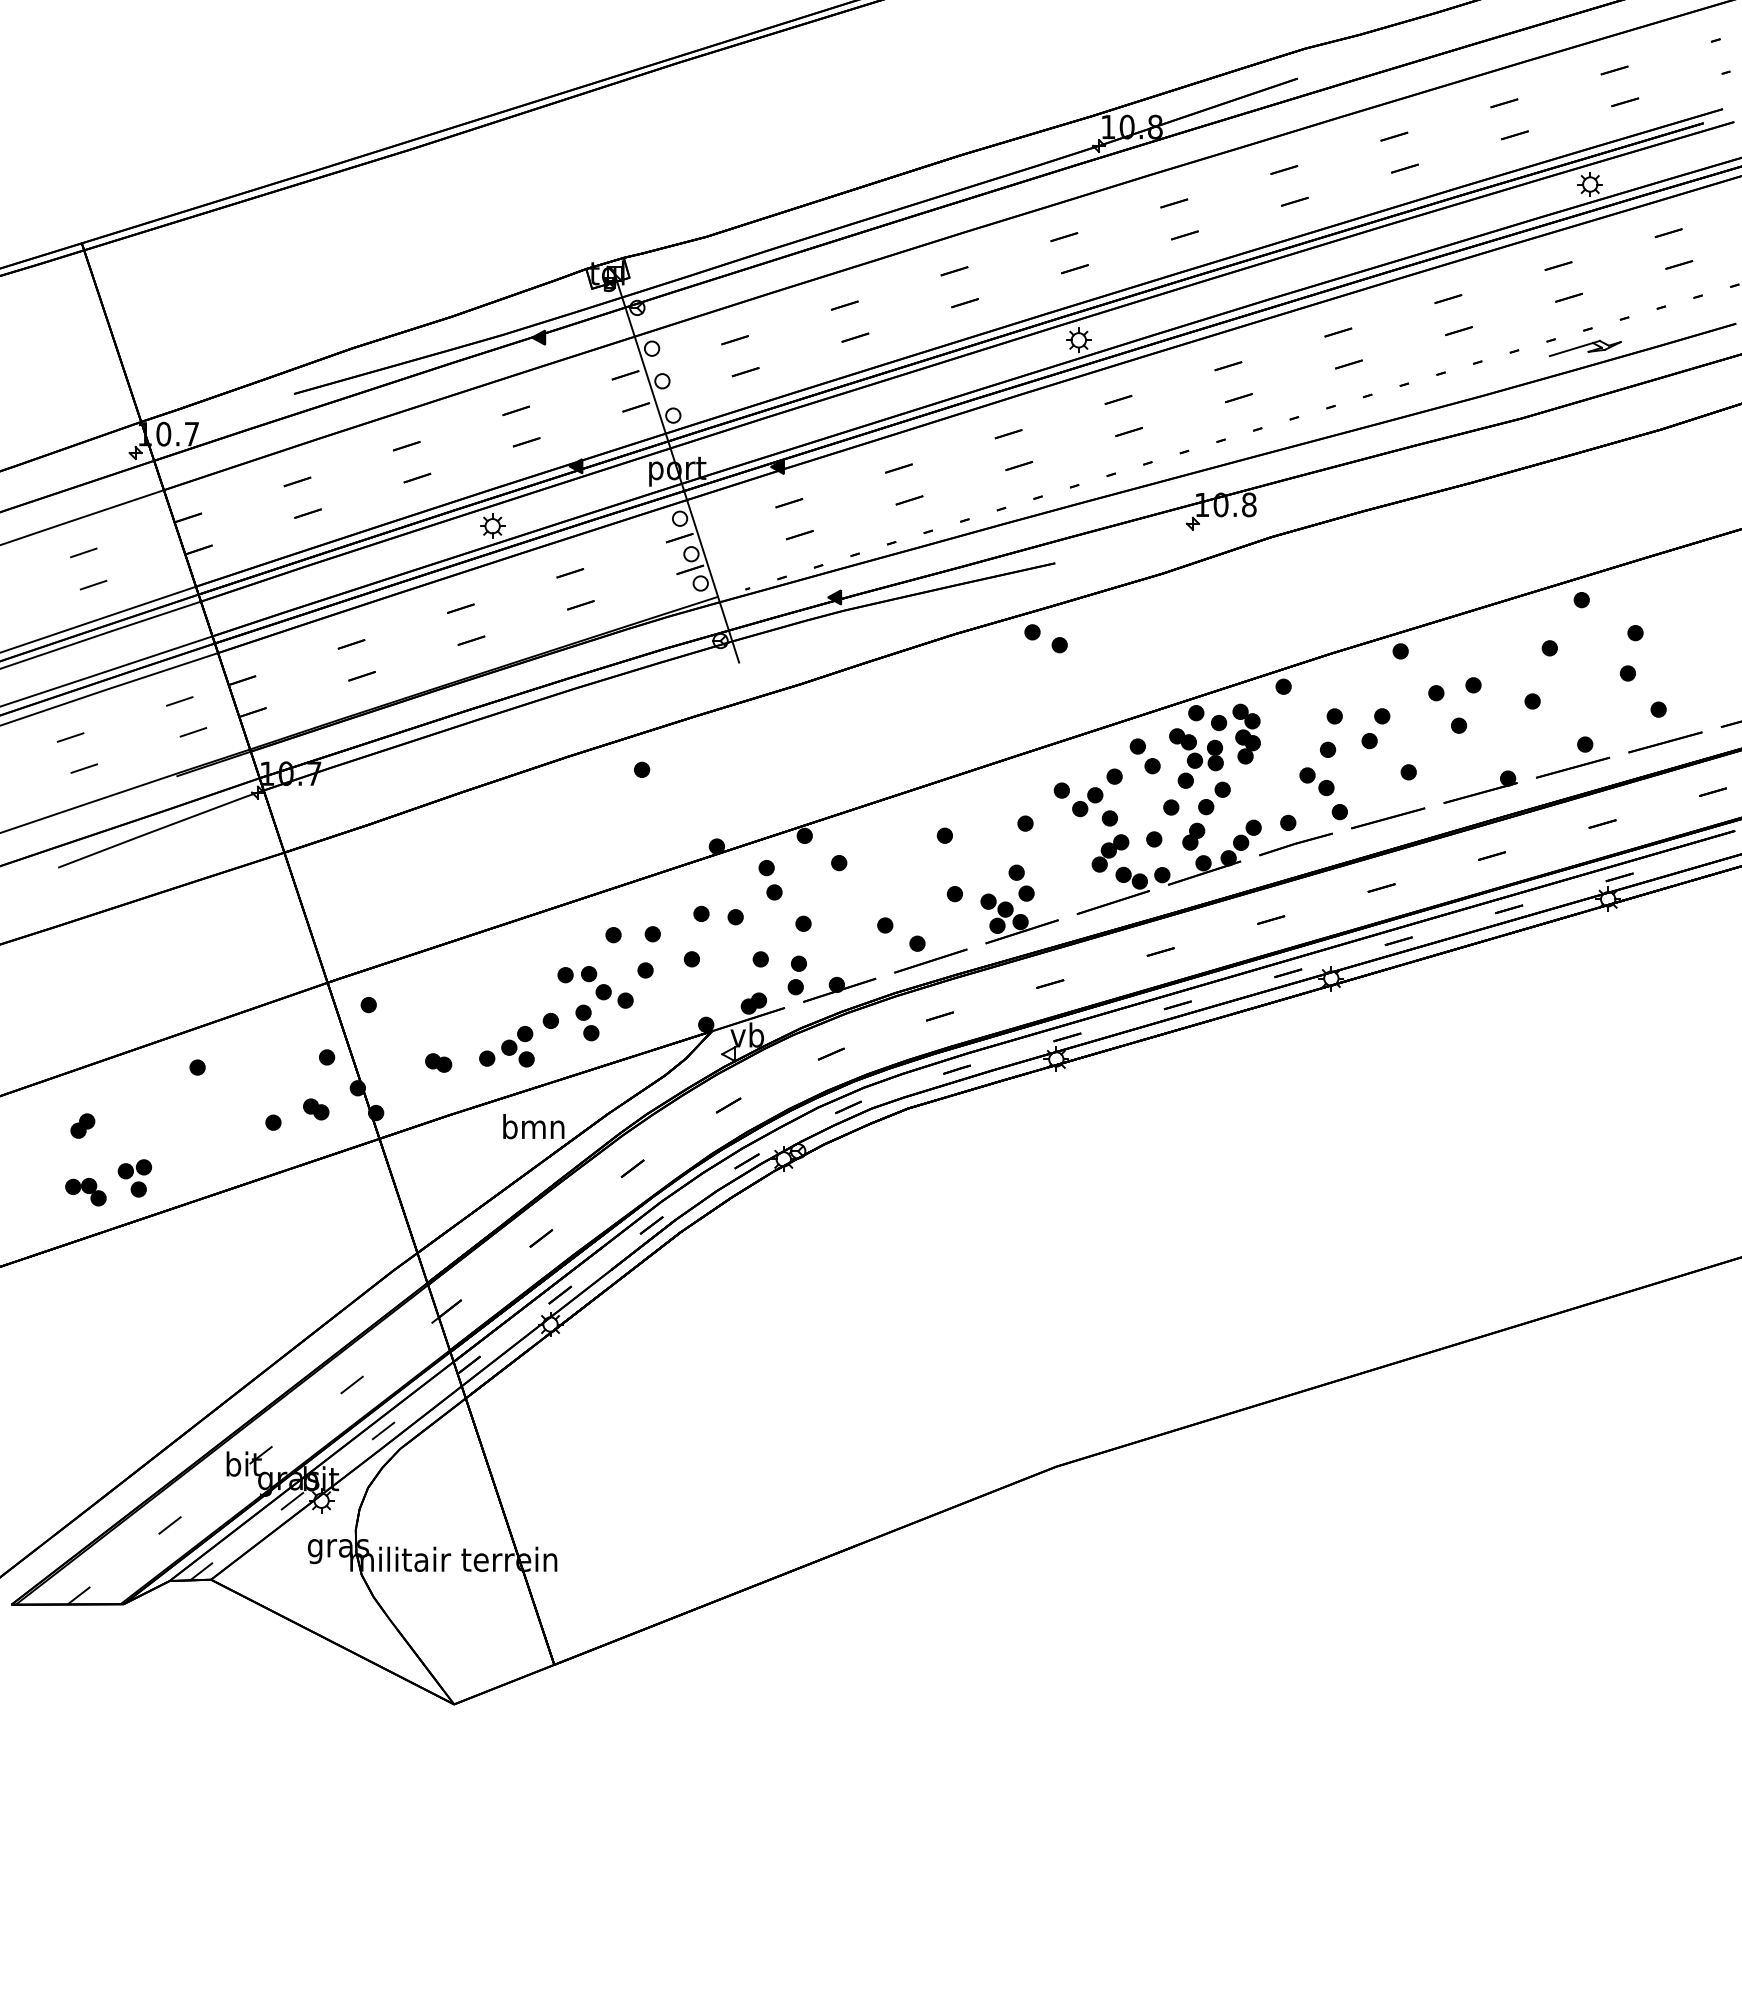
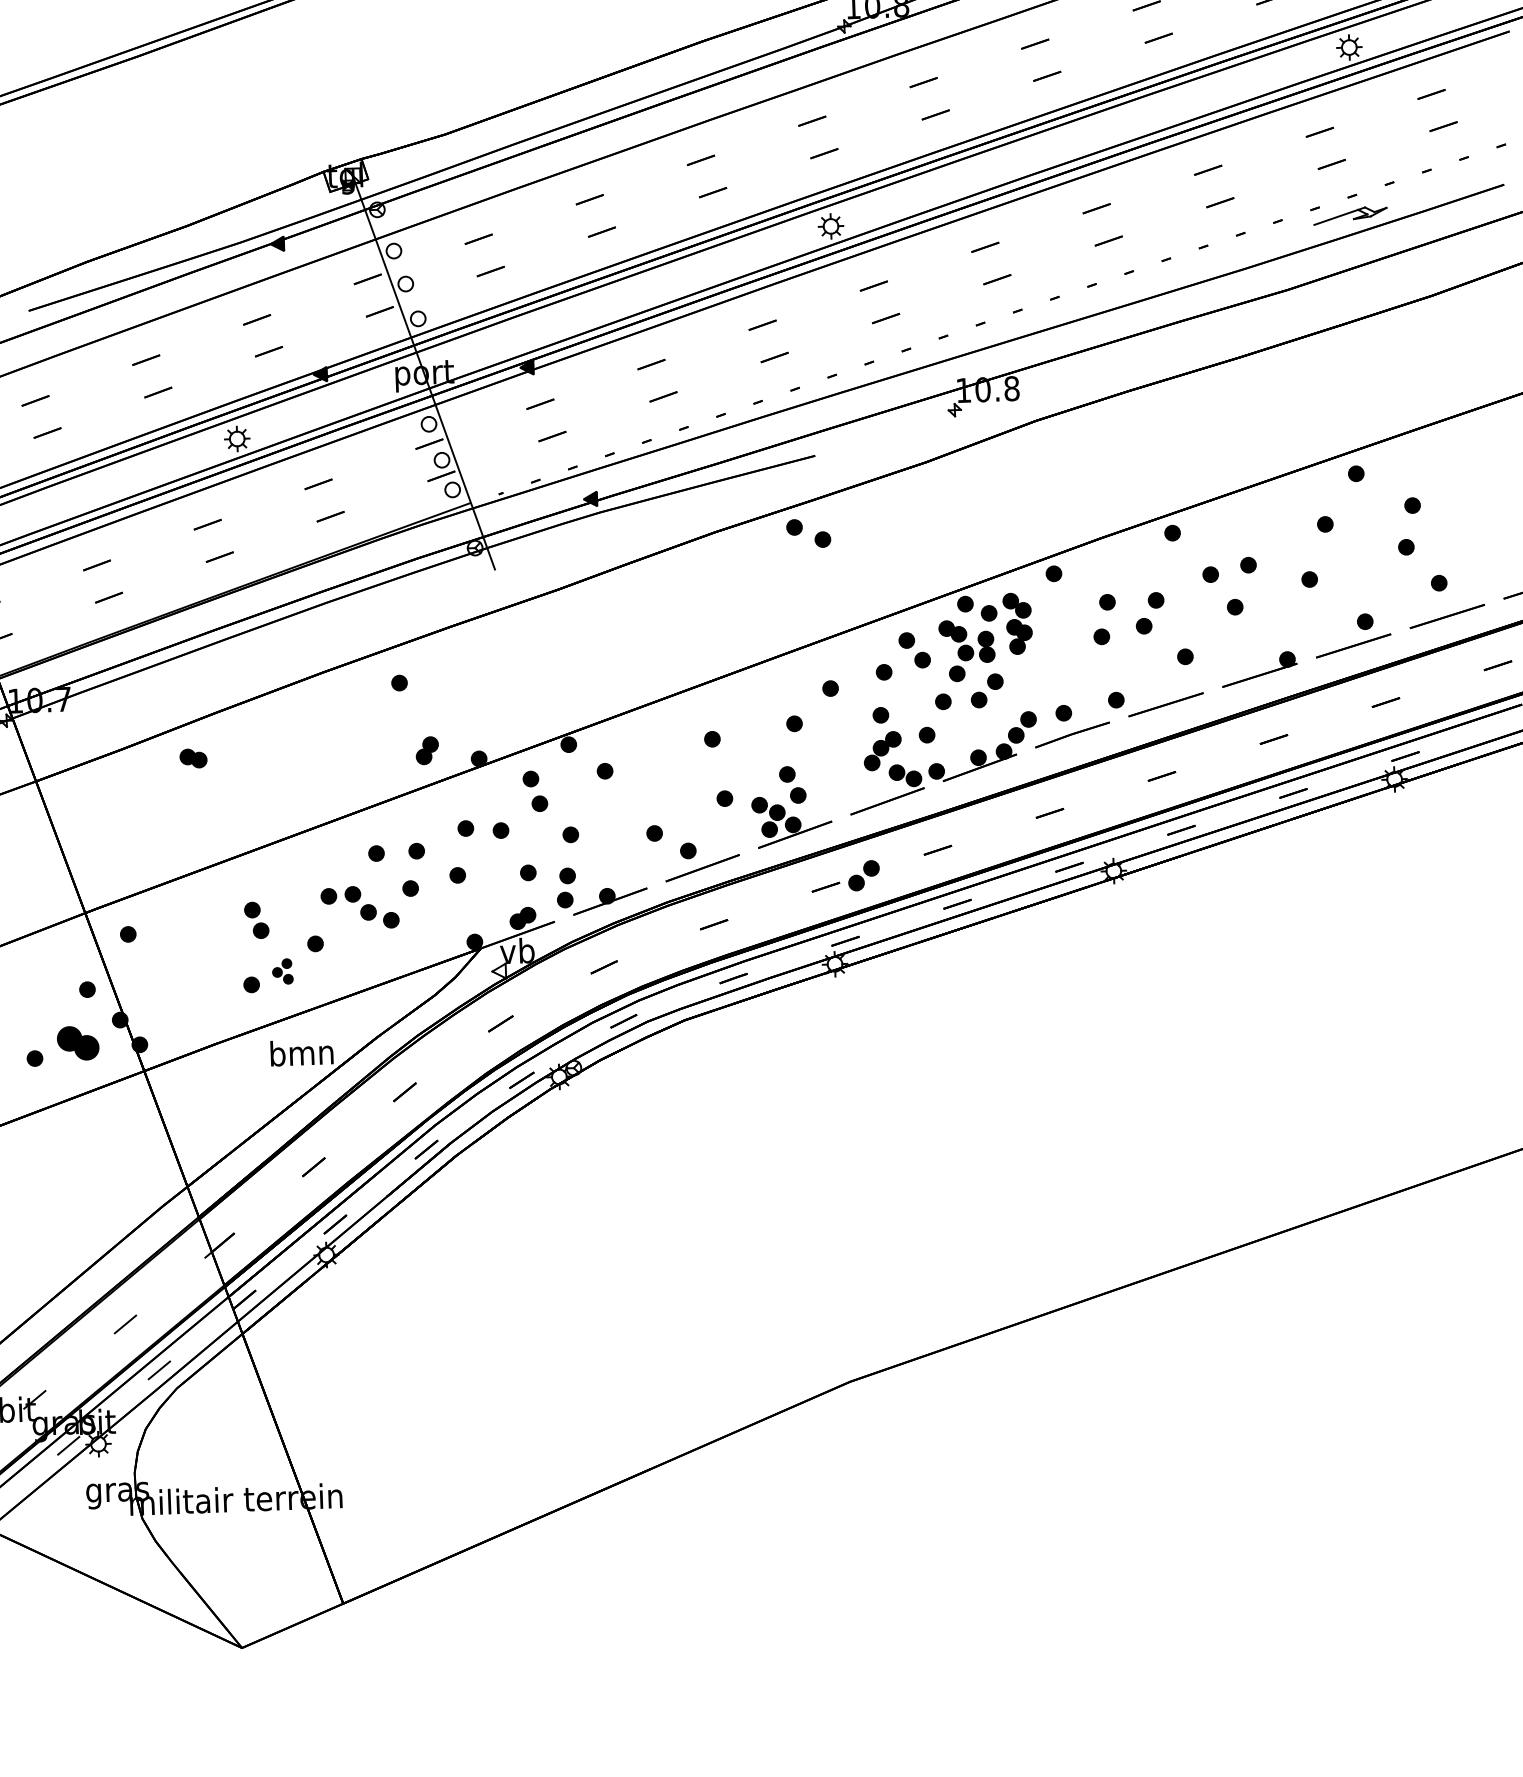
part: (1316, 781) -> (1091, 669), removed
part: (1087, 802) -> (863, 876), moved
part: (1193, 836) -> (427, 750), moved
part: (587, 1022) -> (256, 919), moved
part: (517, 1046) -> (282, 971), size x0.6
part: (438, 1062) -> (193, 758), moved
part: (316, 1109) -> (78, 1043), size x1.6

